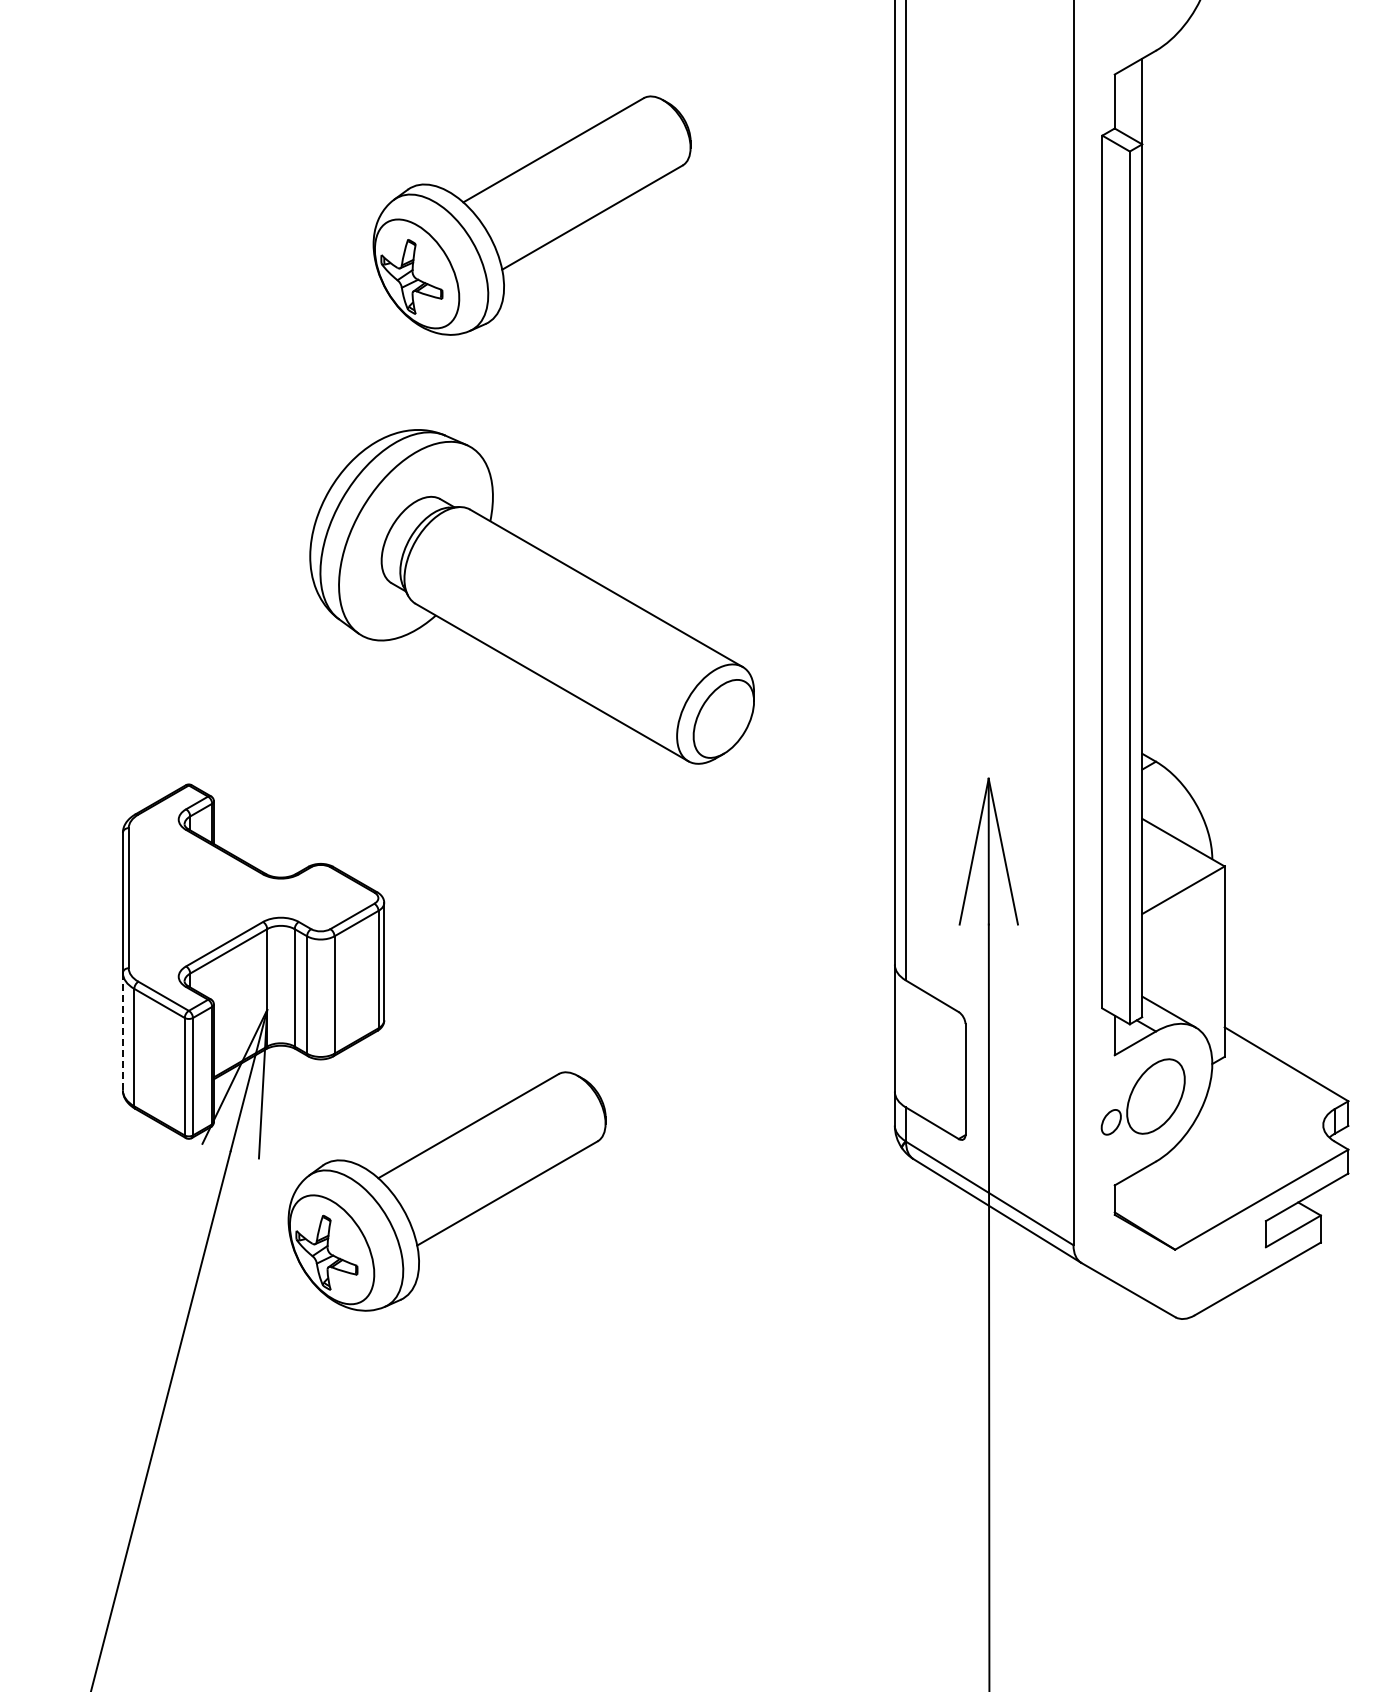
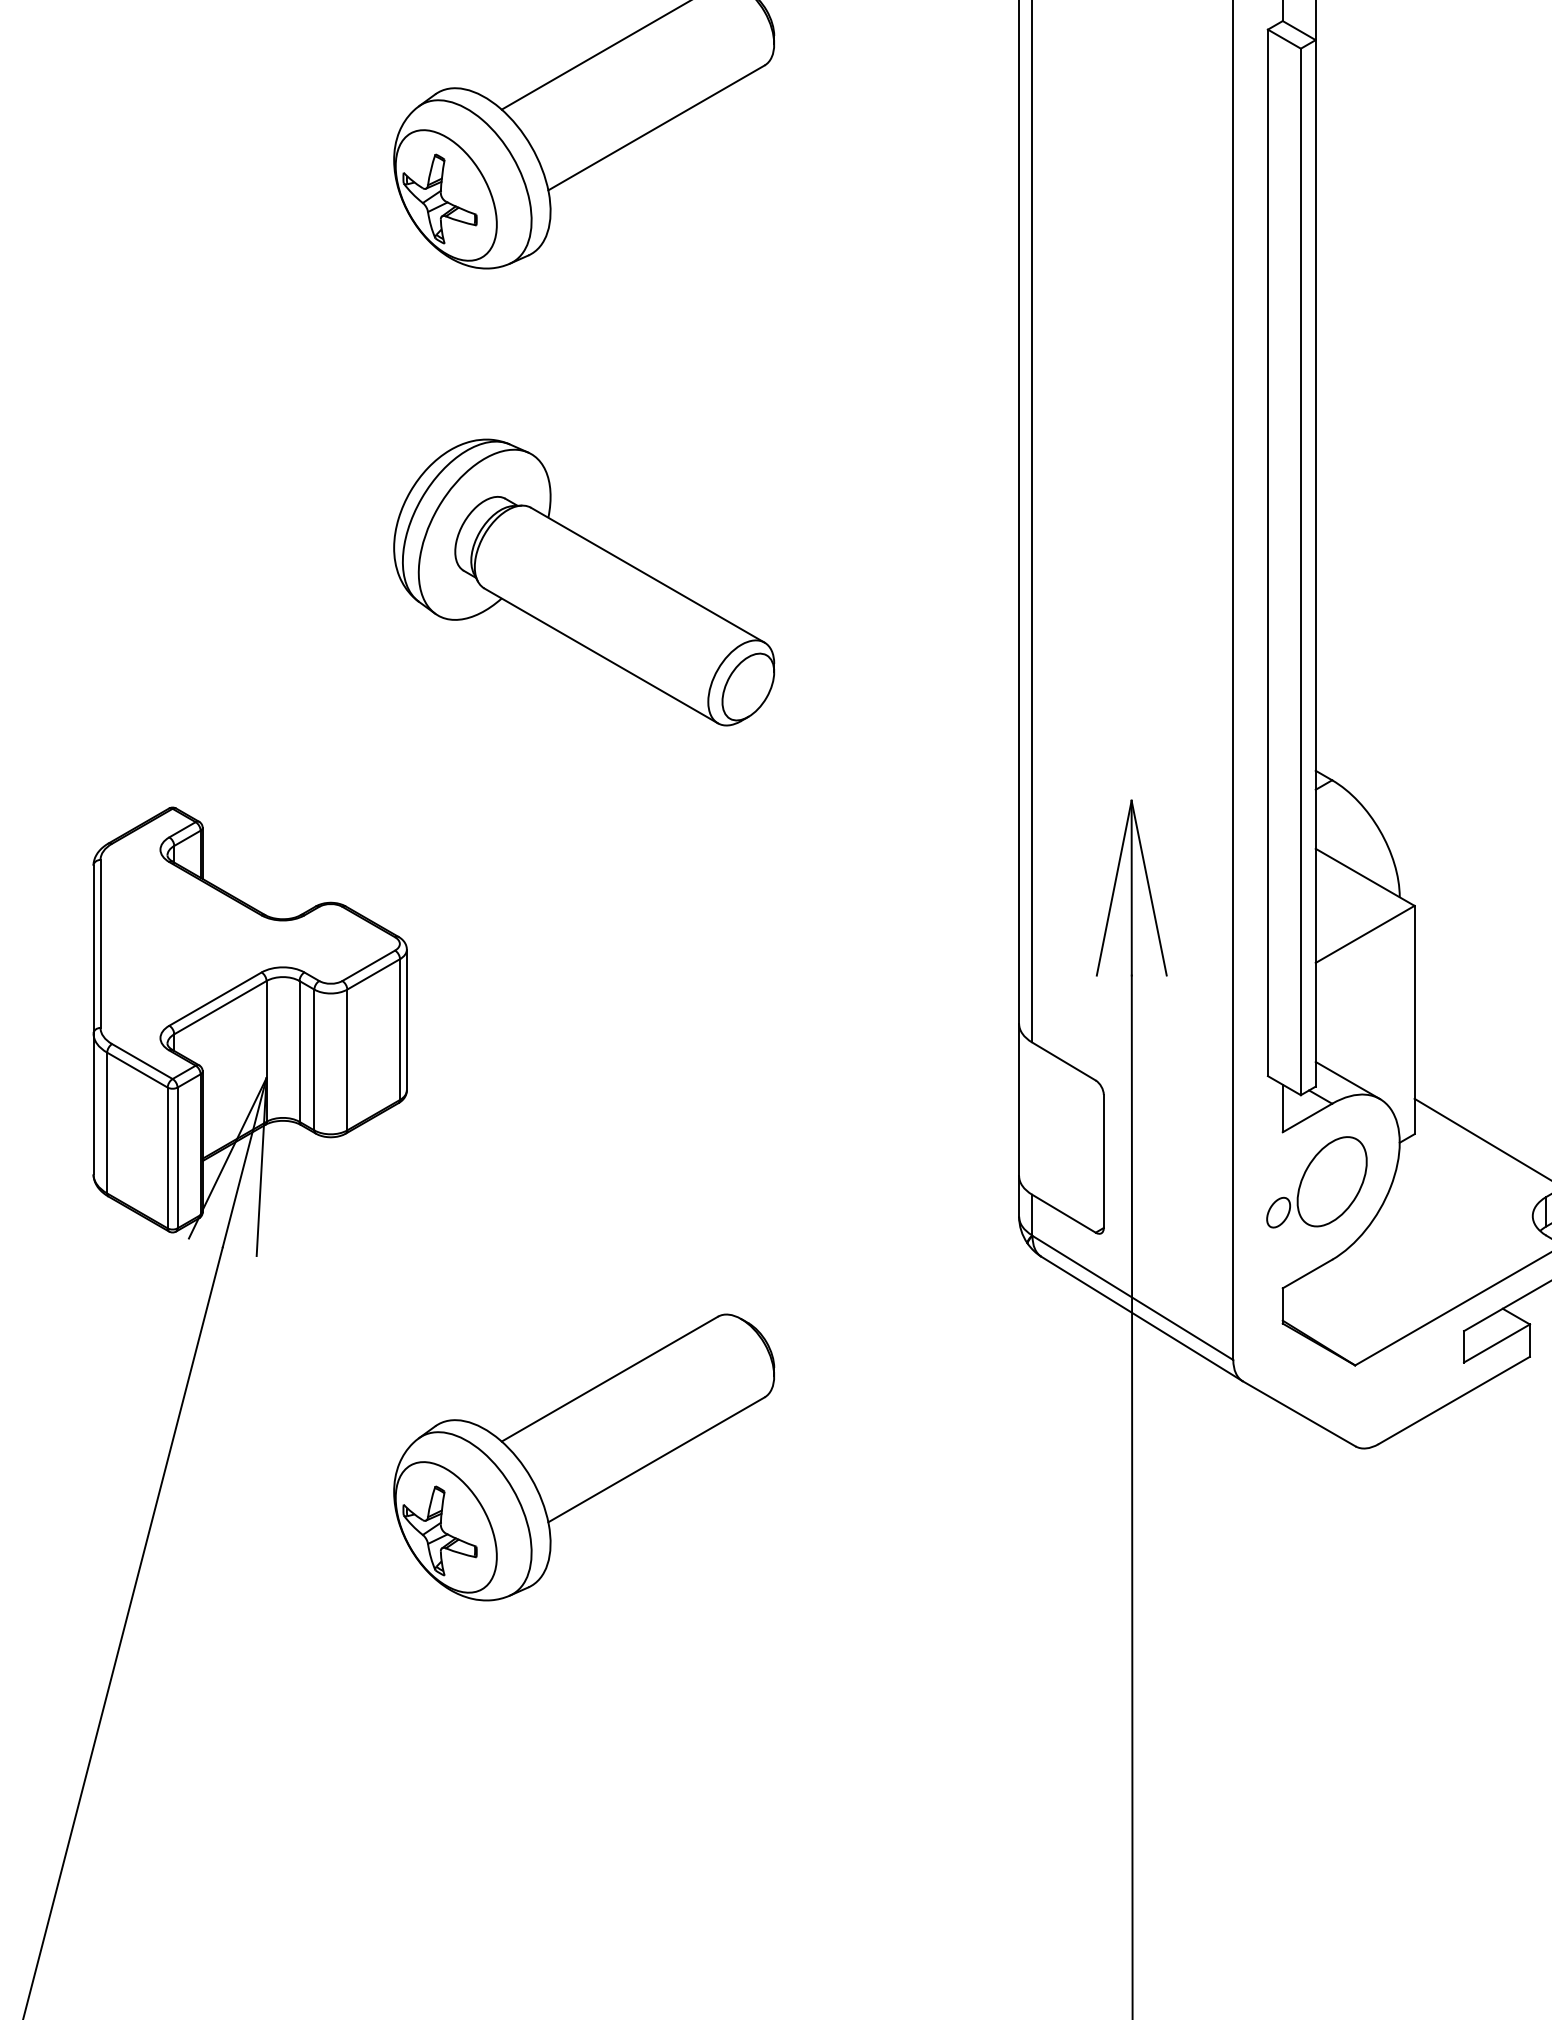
part: (531, 596) -> (583, 582), size x0.71
line: (122, 1031) -> (93, 1103), dashed -> solid
part: (446, 1191) -> (583, 1457), moved

